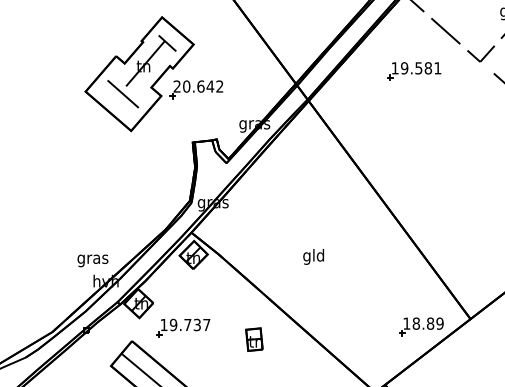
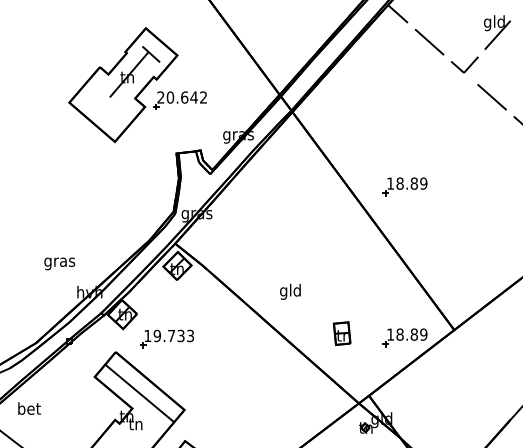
part: (413, 71) -> (397, 82), removed
line: (122, 94) -> (106, 105), removed
part: (420, 175) -> (404, 186), added
text: (313, 256) -> (290, 291), moved
text: (92, 260) -> (59, 263), moved
text: (206, 324) -> (190, 335), 19.737 -> 19.733
part: (253, 339) -> (341, 333), moved

